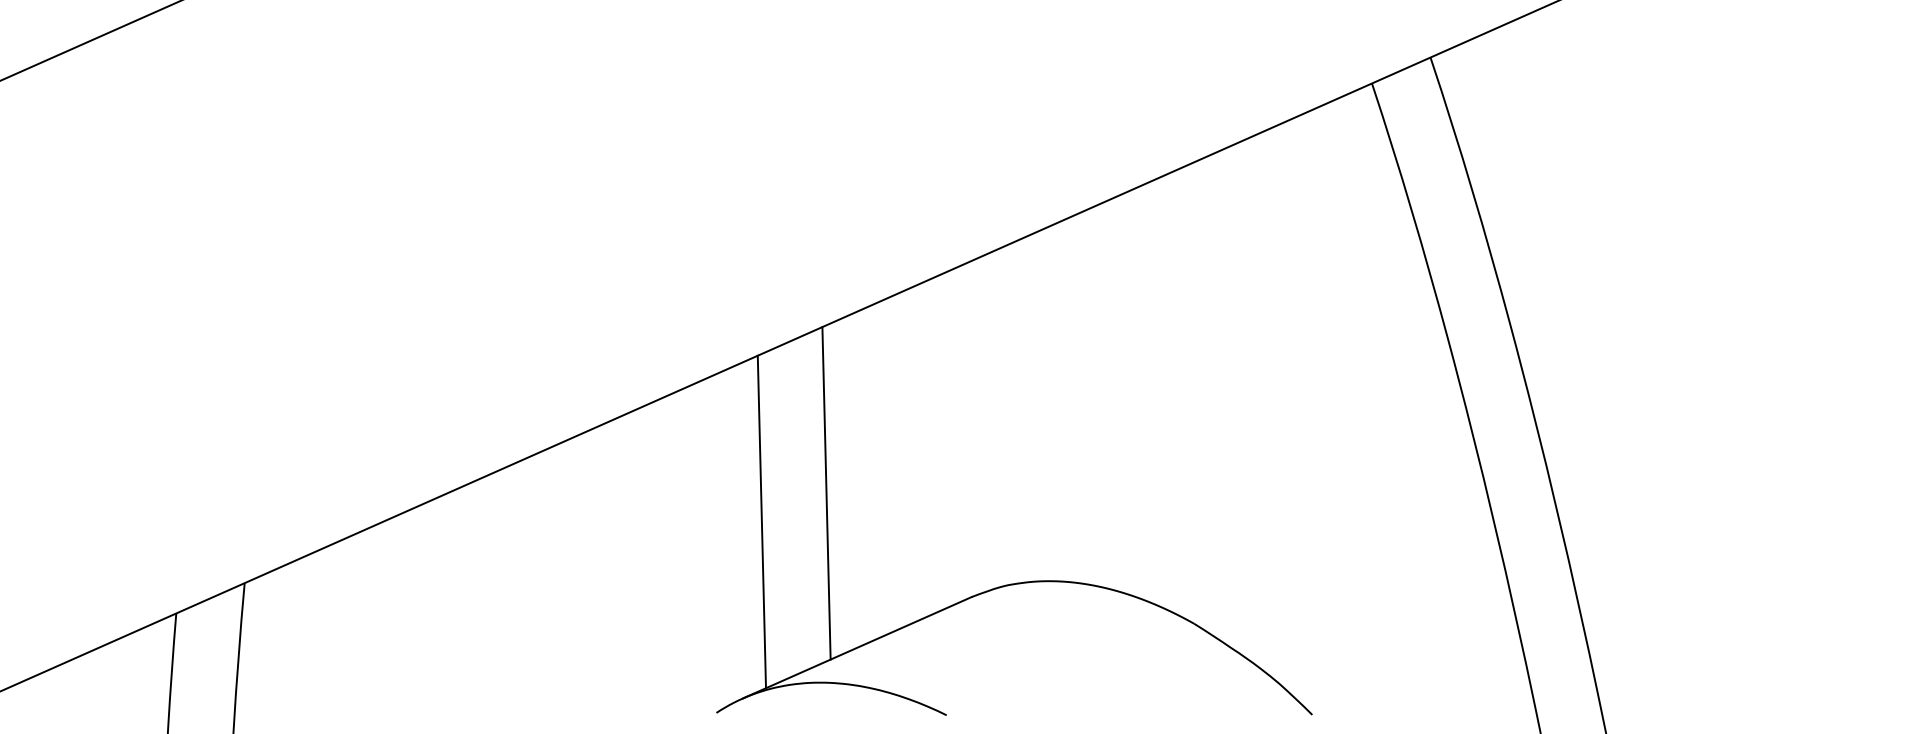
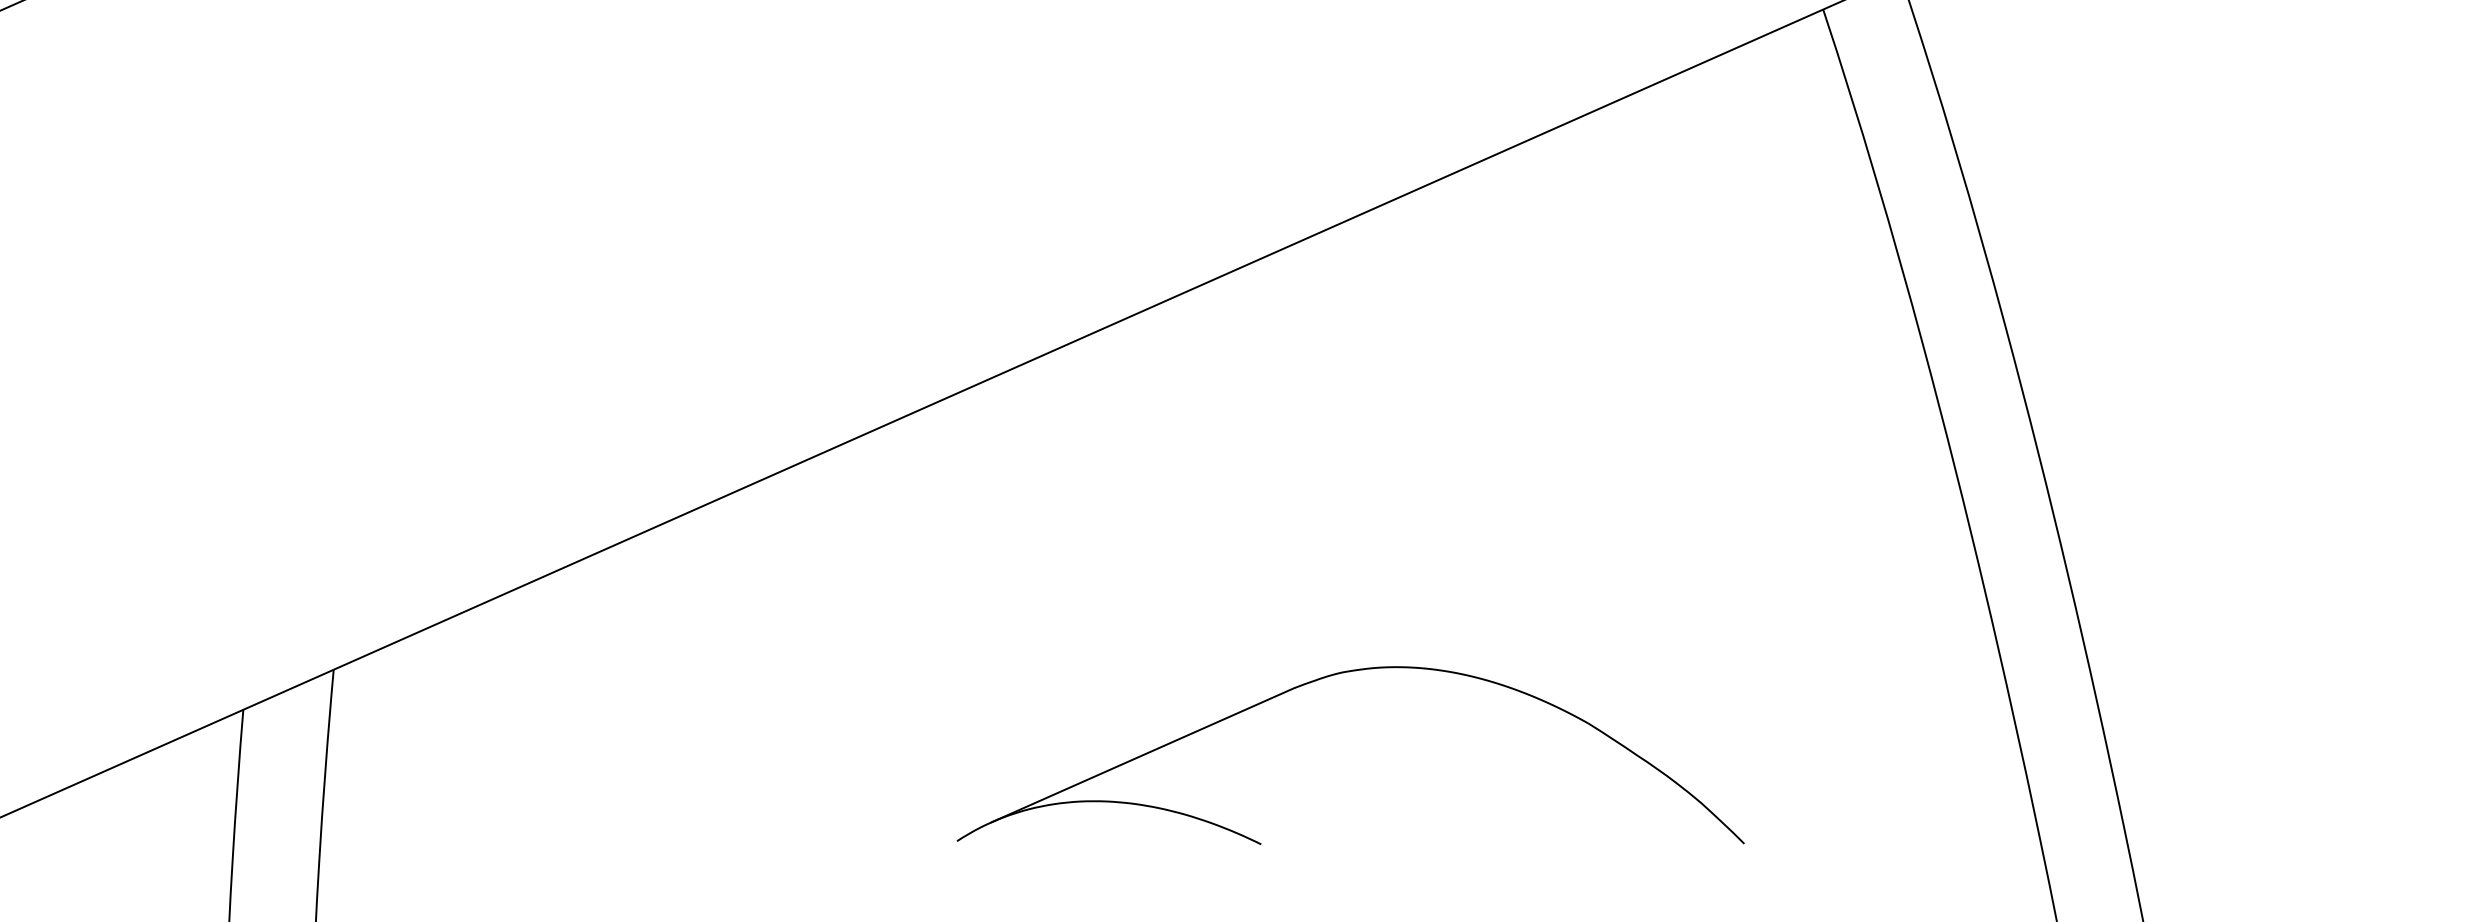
line: (826, 493) -> (1102, 551), removed
line: (761, 521) -> (1016, 588), removed

